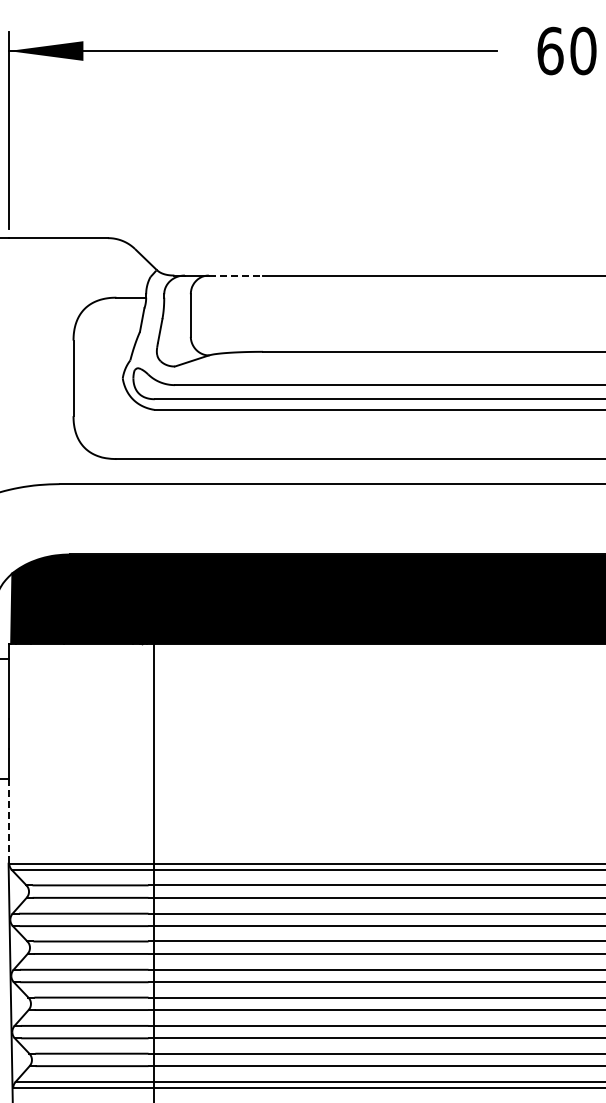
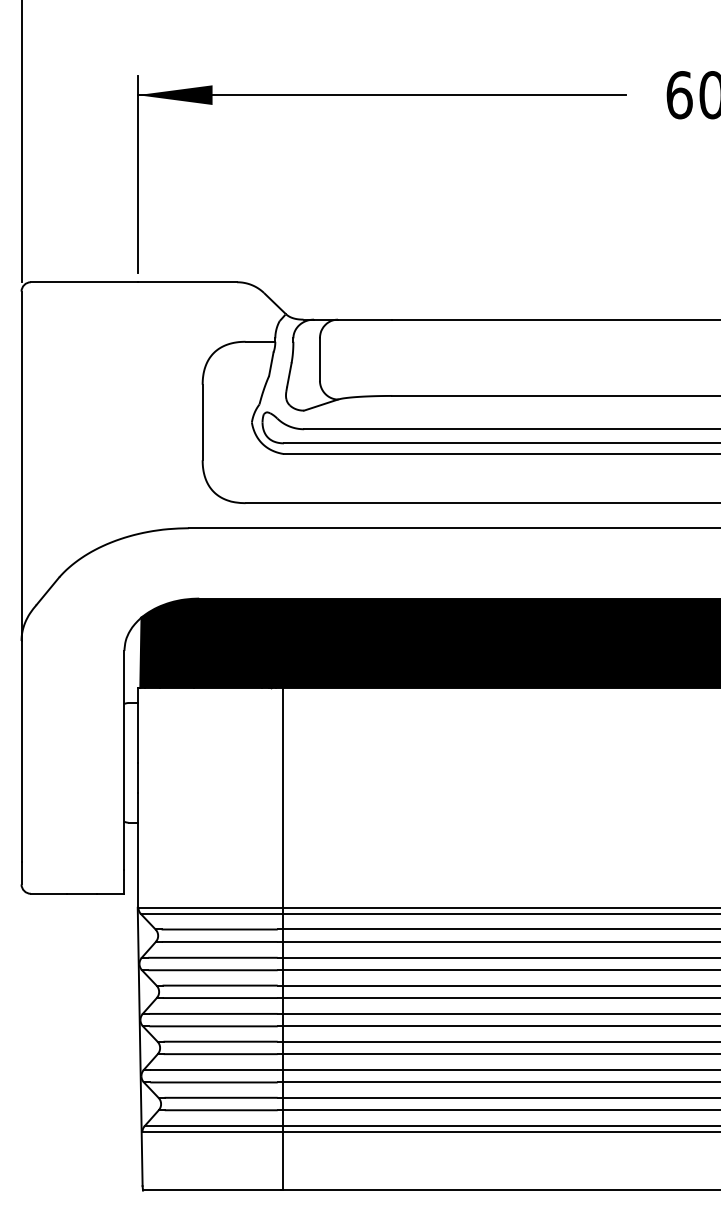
line: (236, 275) -> (365, 319), dashed -> solid
line: (8, 821) -> (137, 865), dashed -> solid

